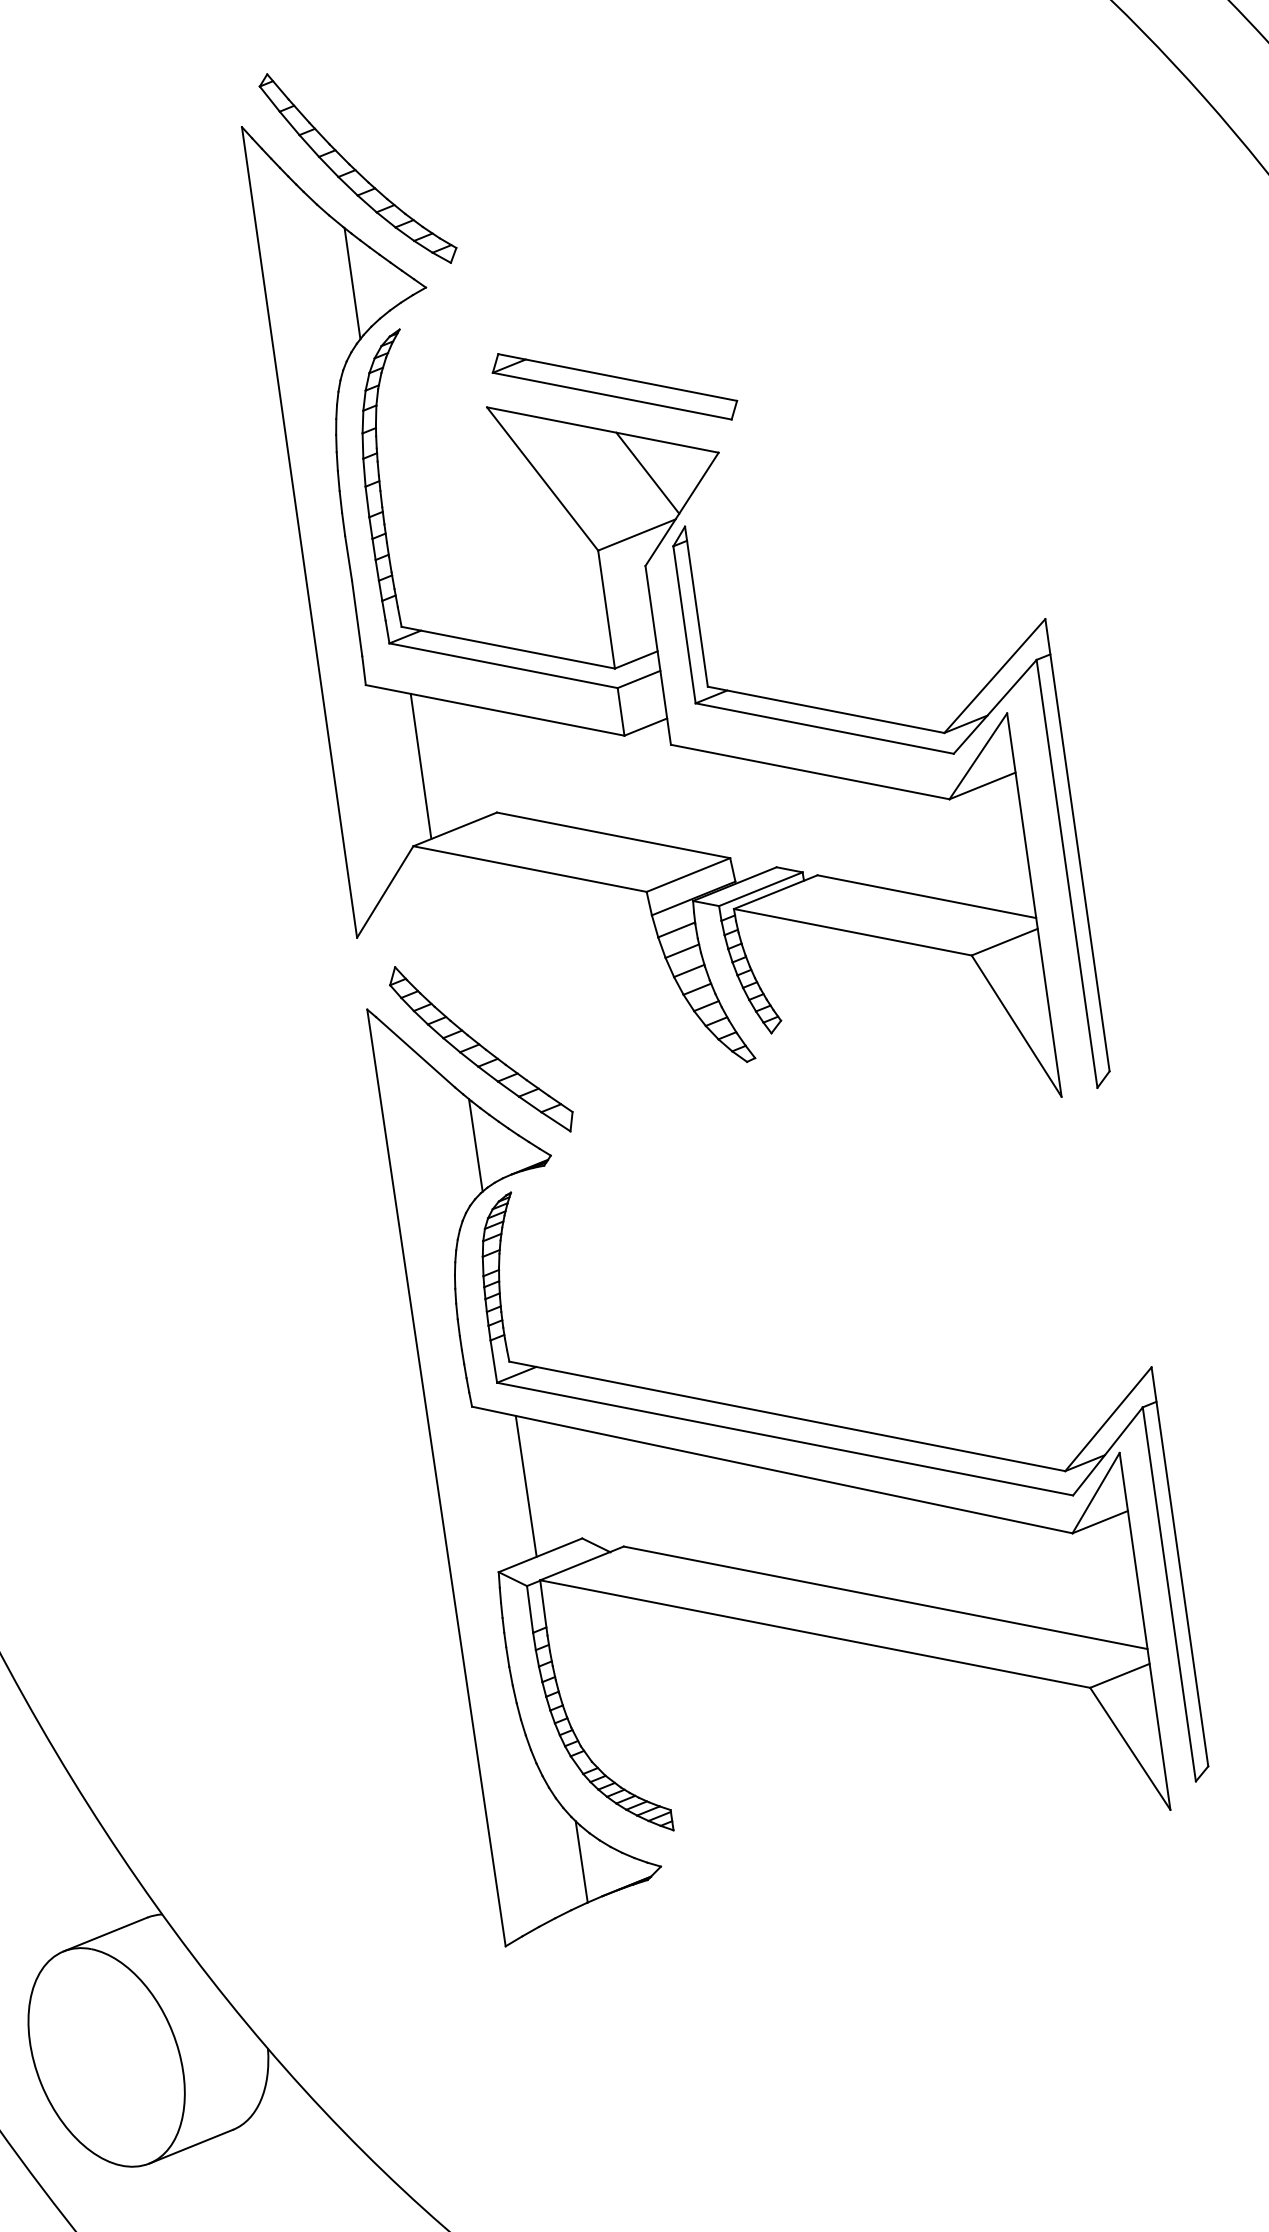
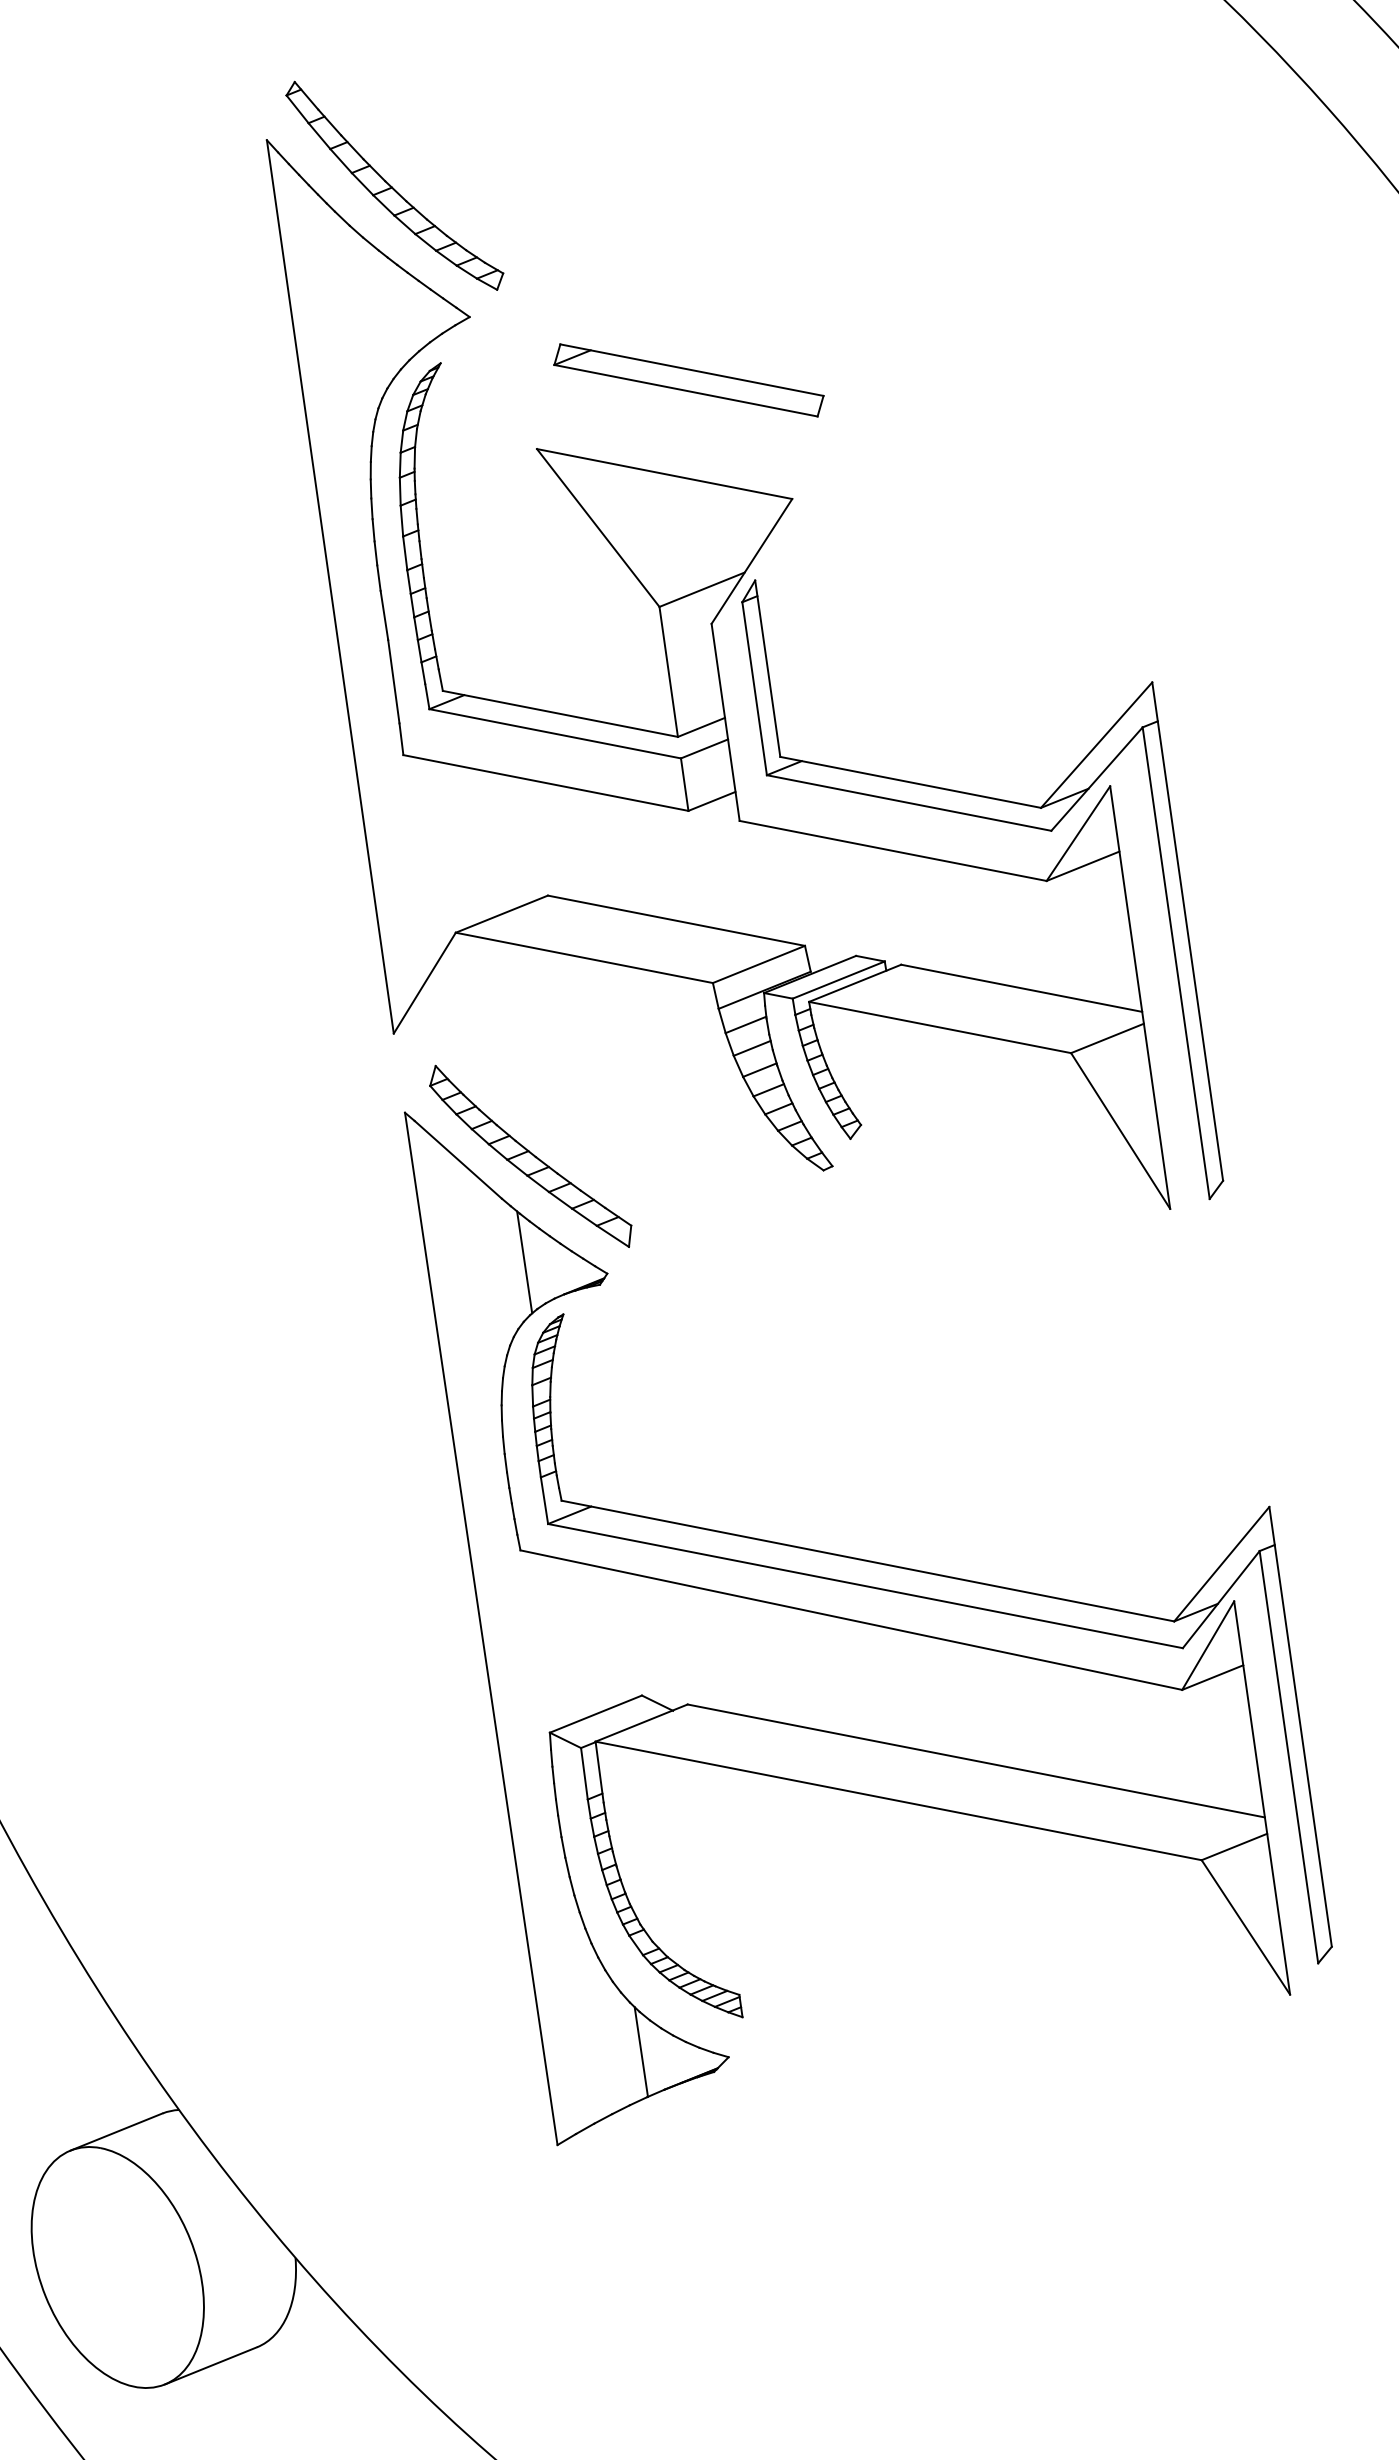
line: (352, 283) -> (388, 312), removed
part: (614, 386) -> (688, 380), moved
line: (647, 473) -> (713, 521), removed
line: (420, 766) -> (463, 844), removed
line: (525, 1485) -> (579, 1637), removed

